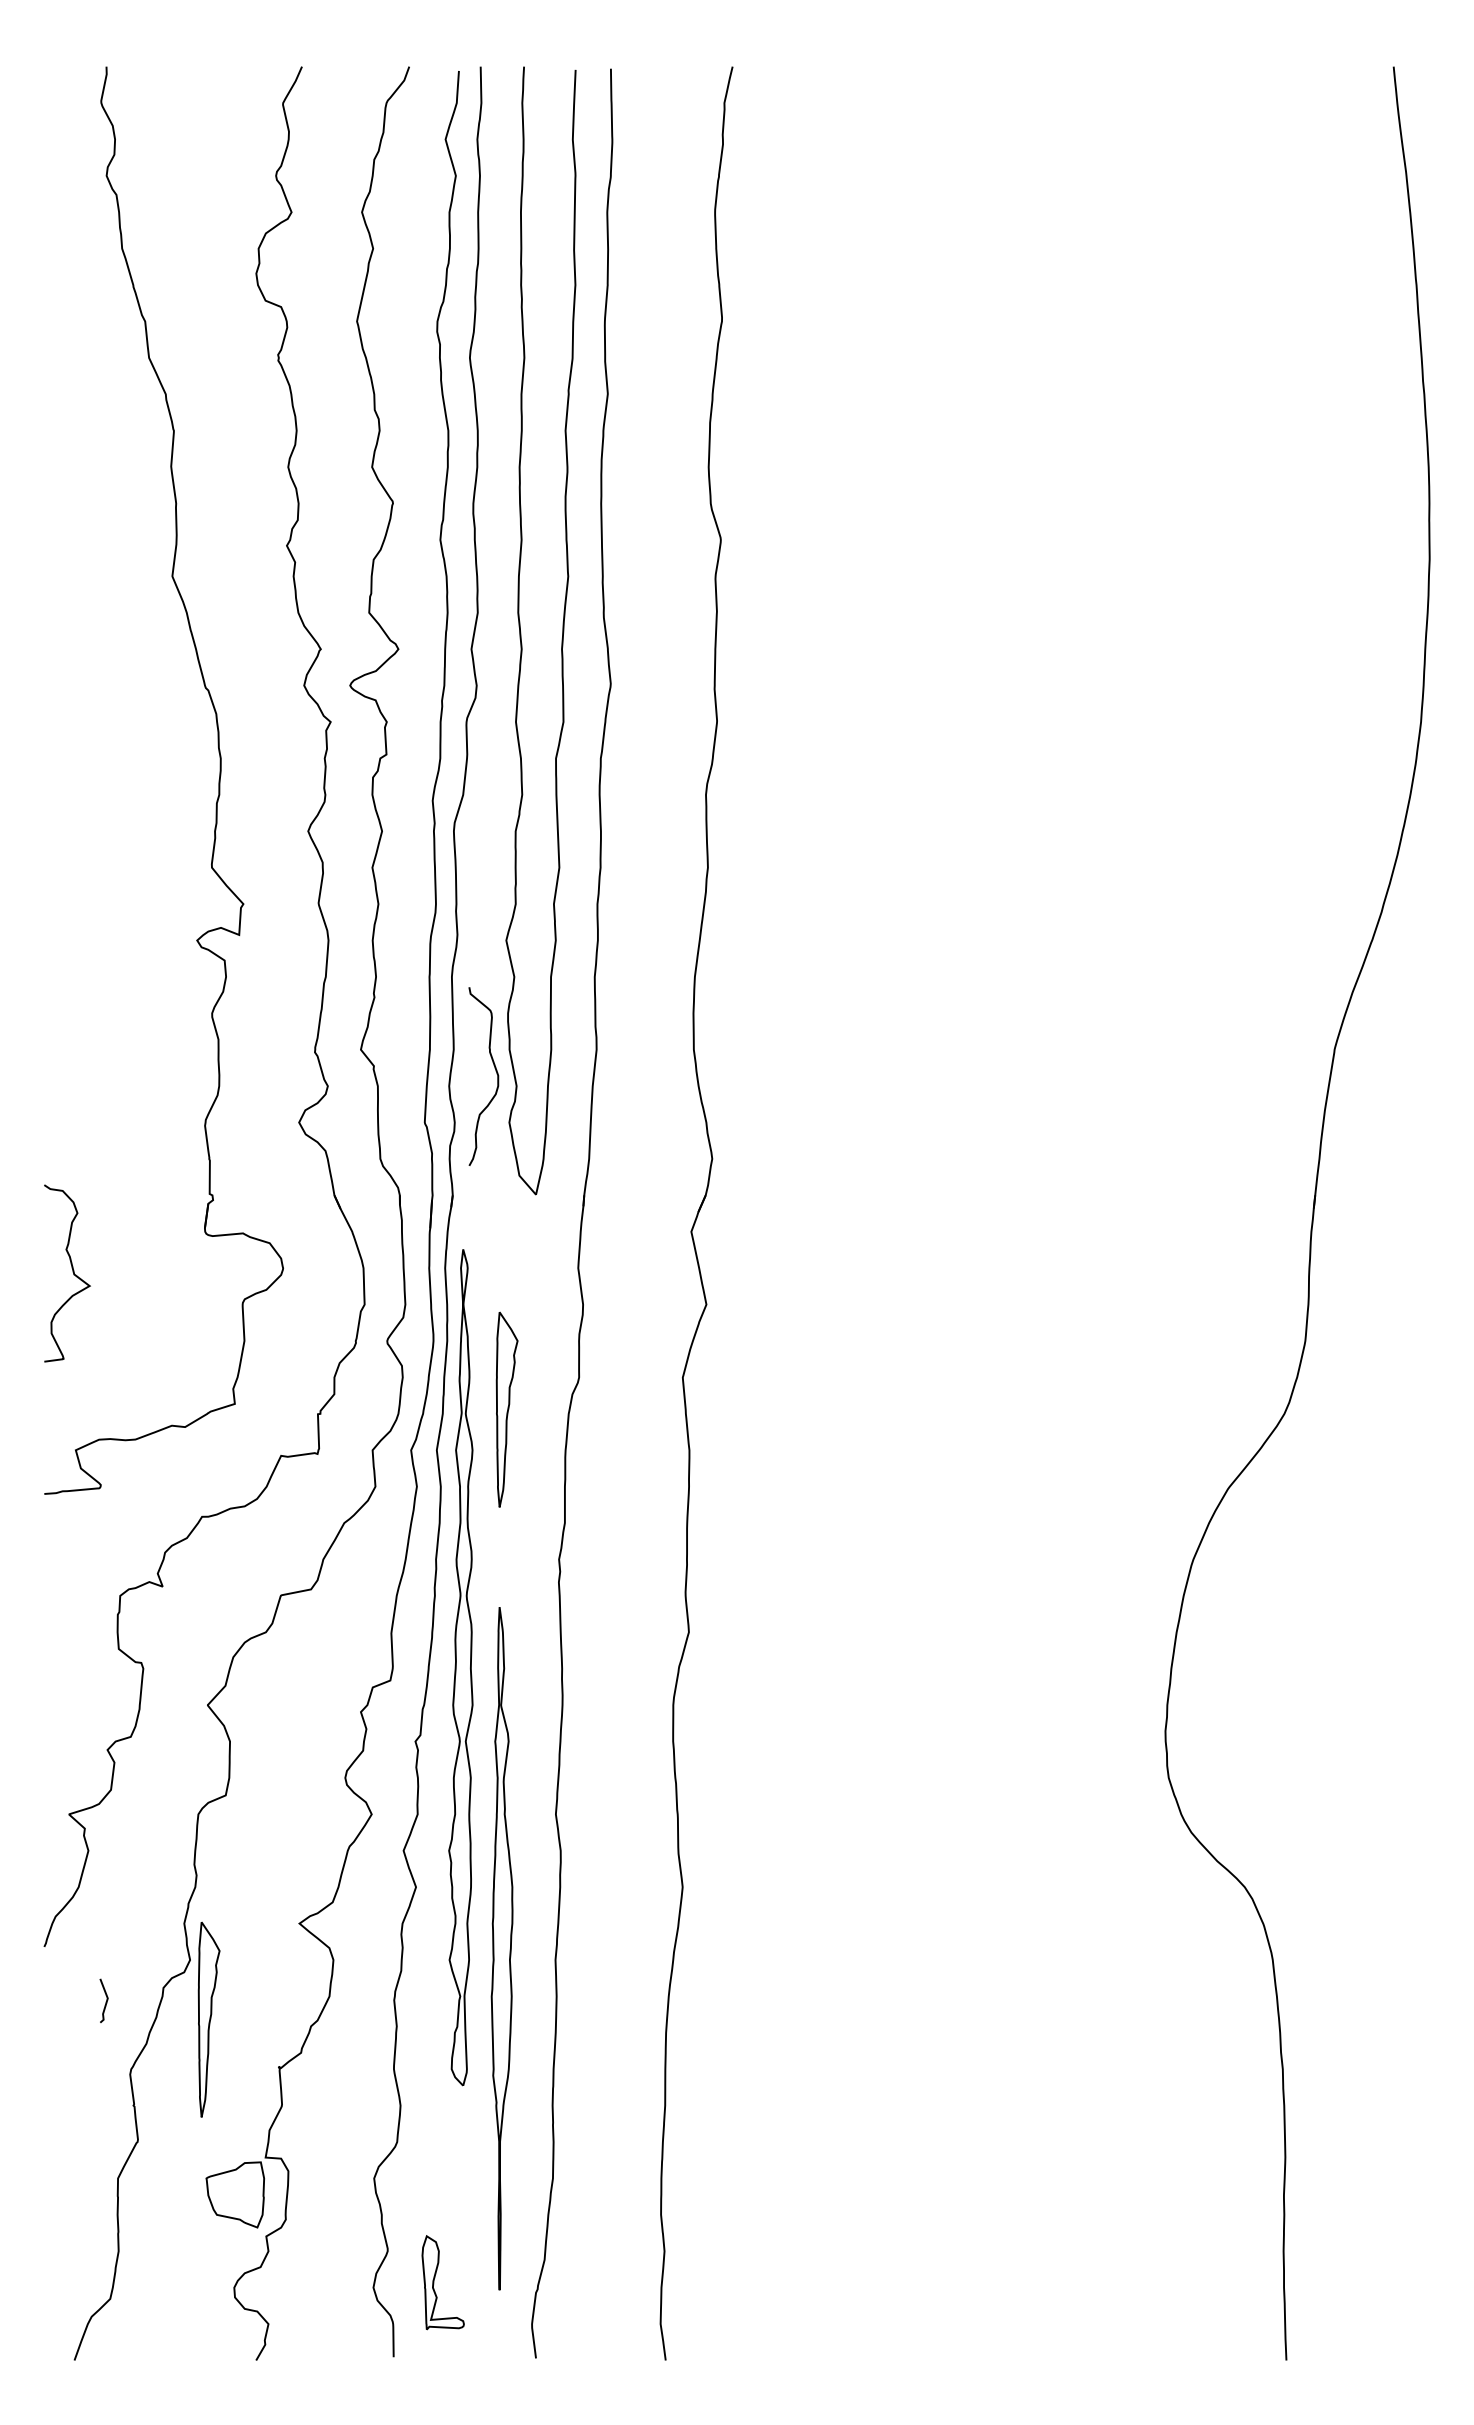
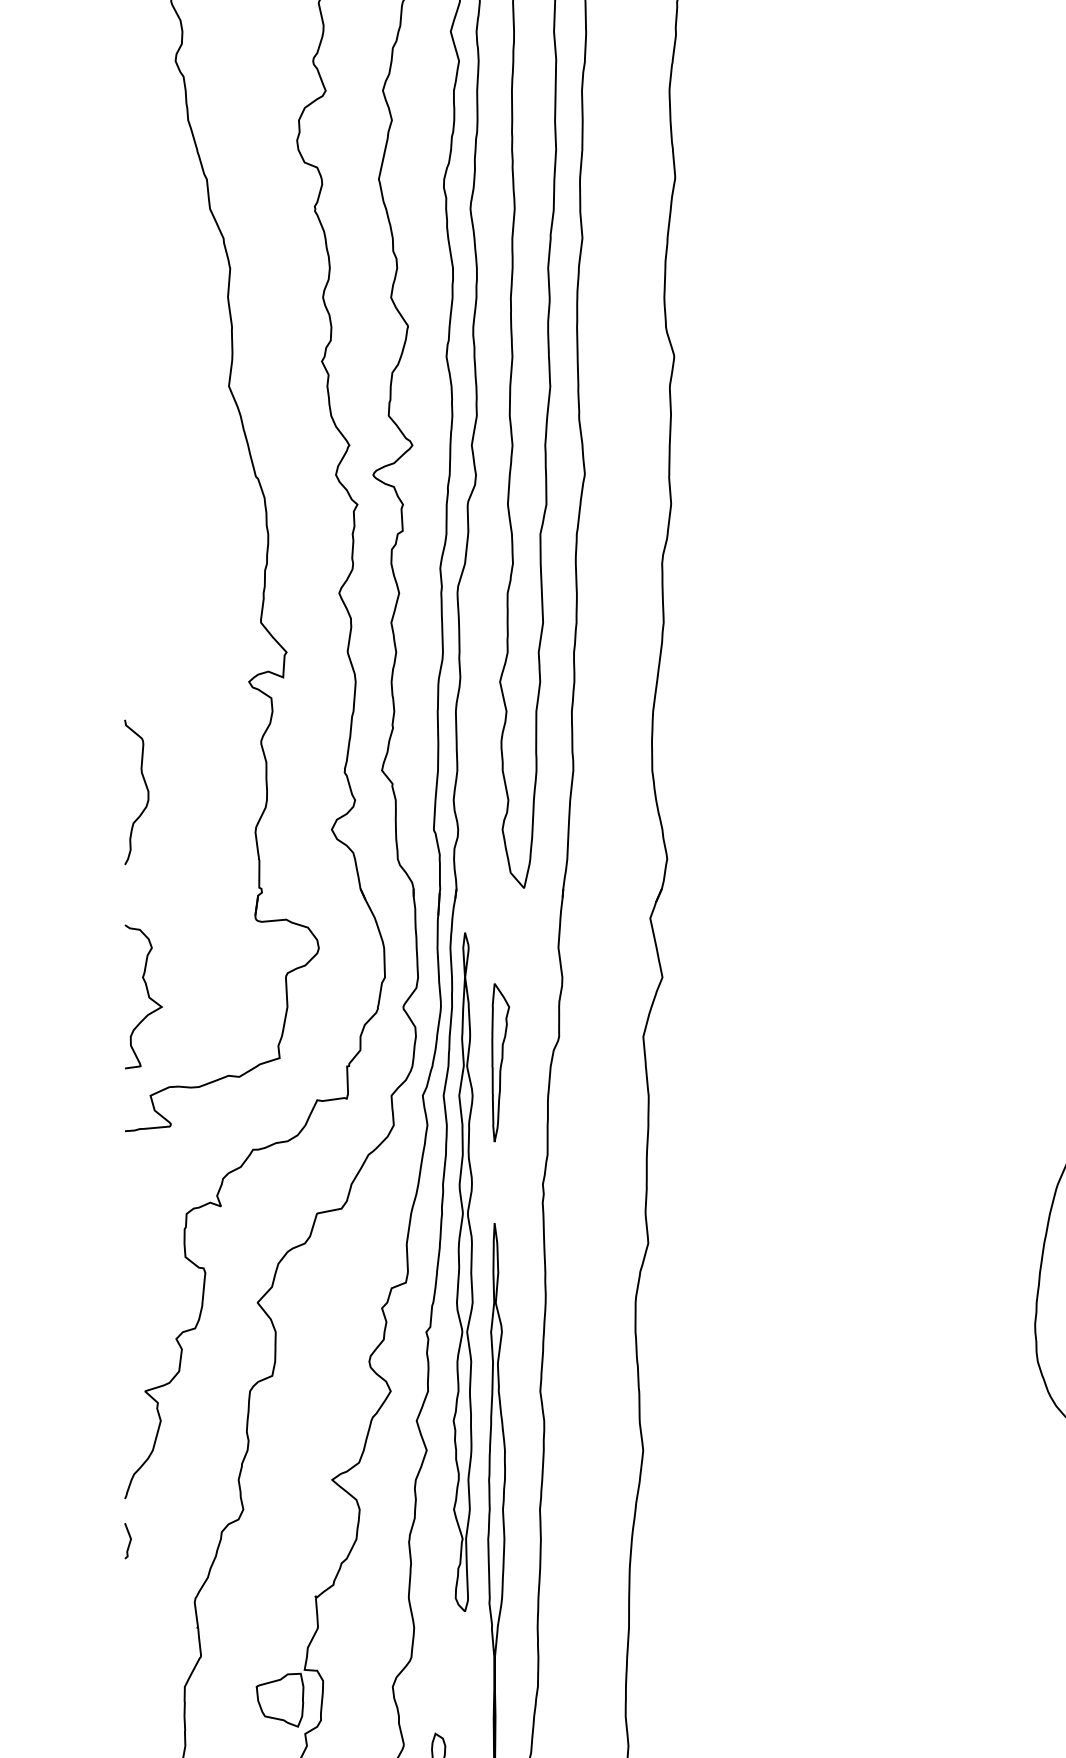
curve: (495, 1071) -> (146, 788), moved
curve: (72, 1272) -> (147, 996), moved
curve: (105, 2001) -> (129, 1541), moved
part: (208, 2019) -> (258, 1557), removed

